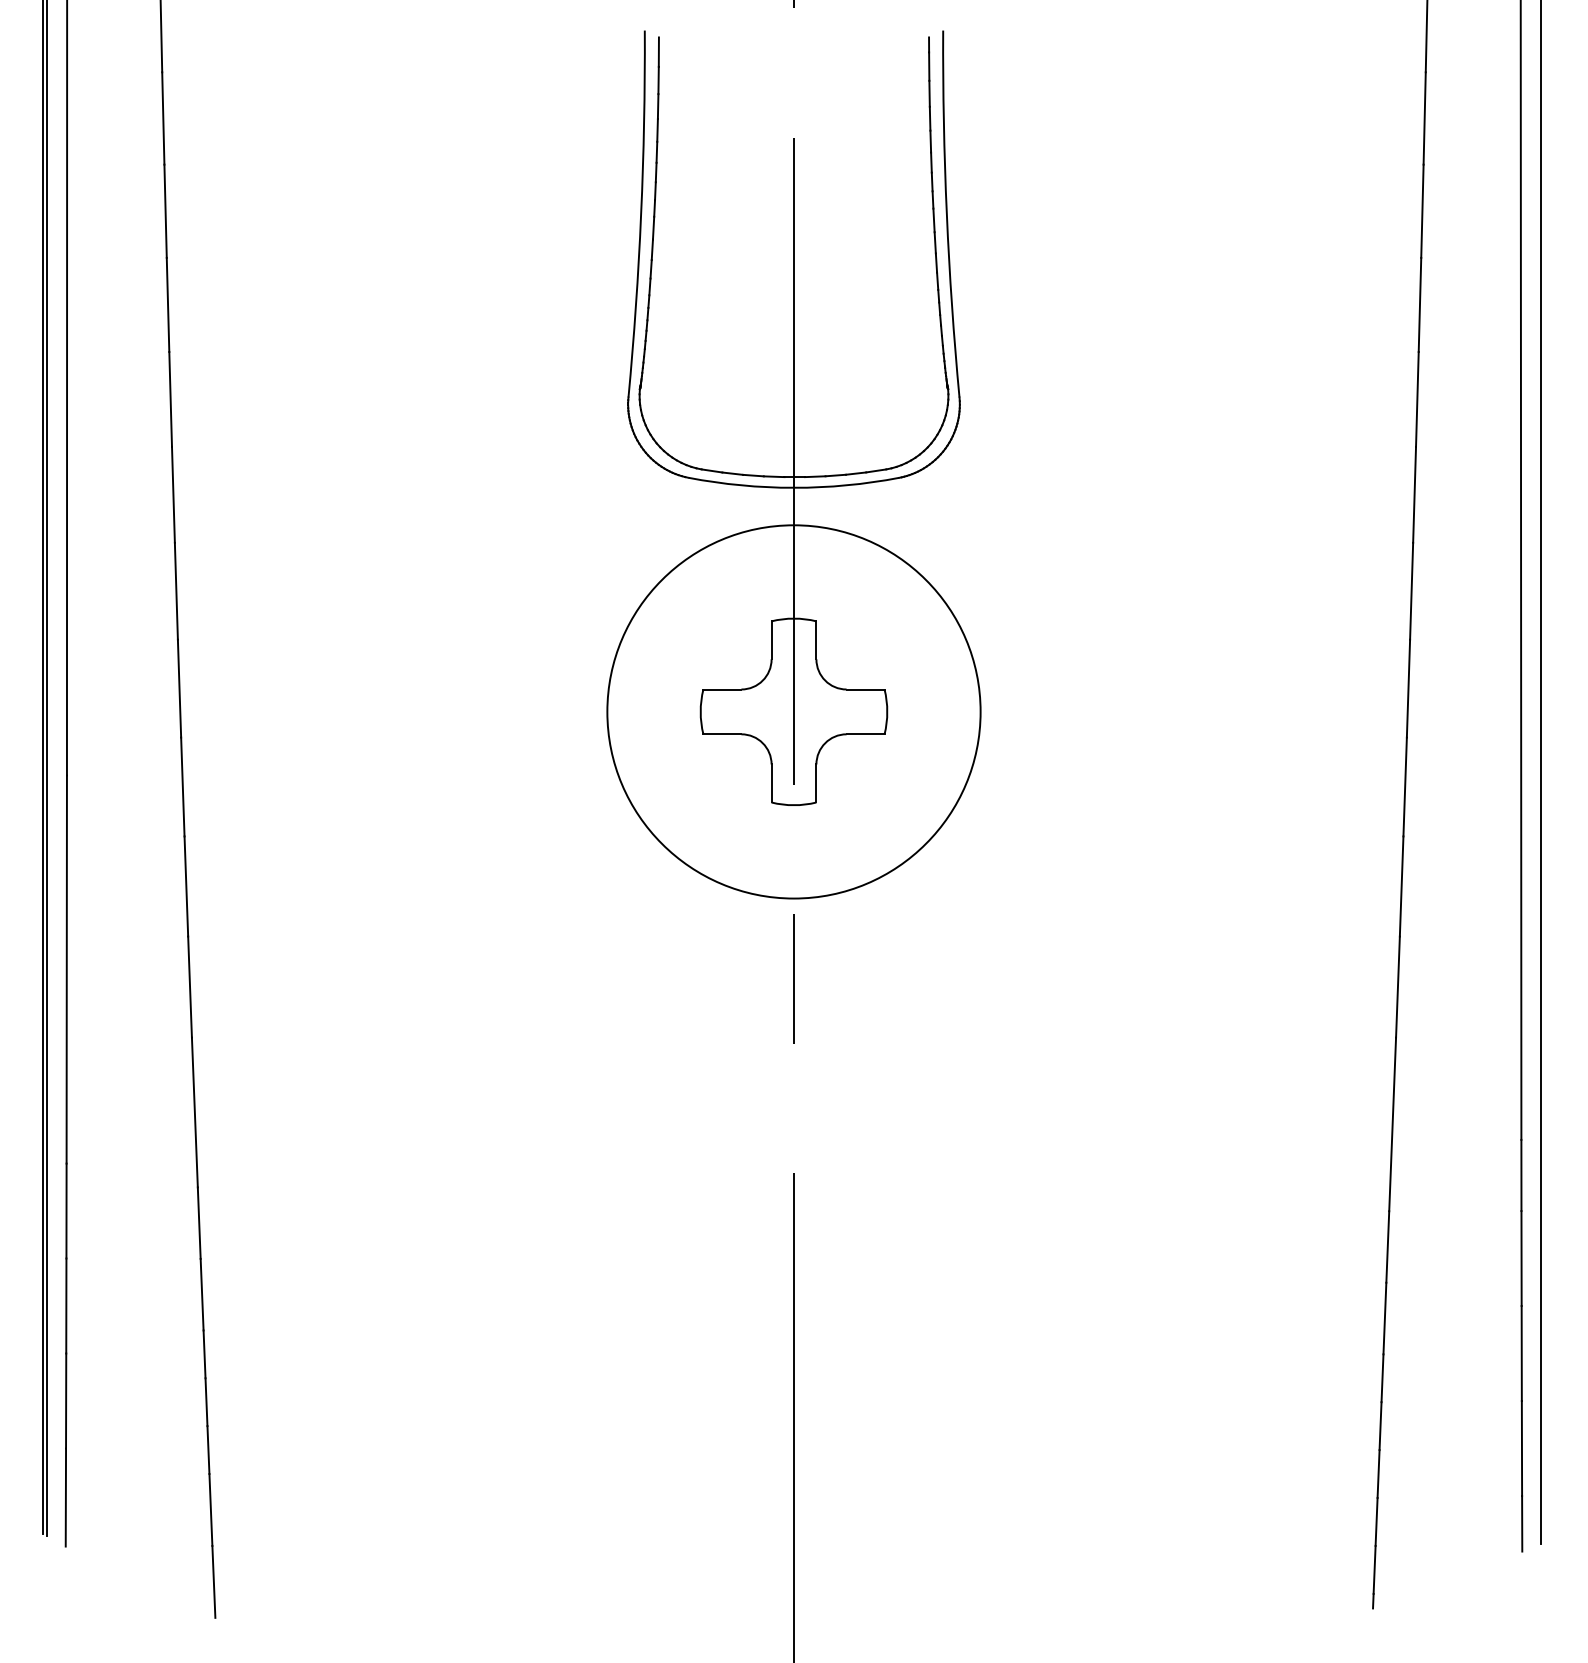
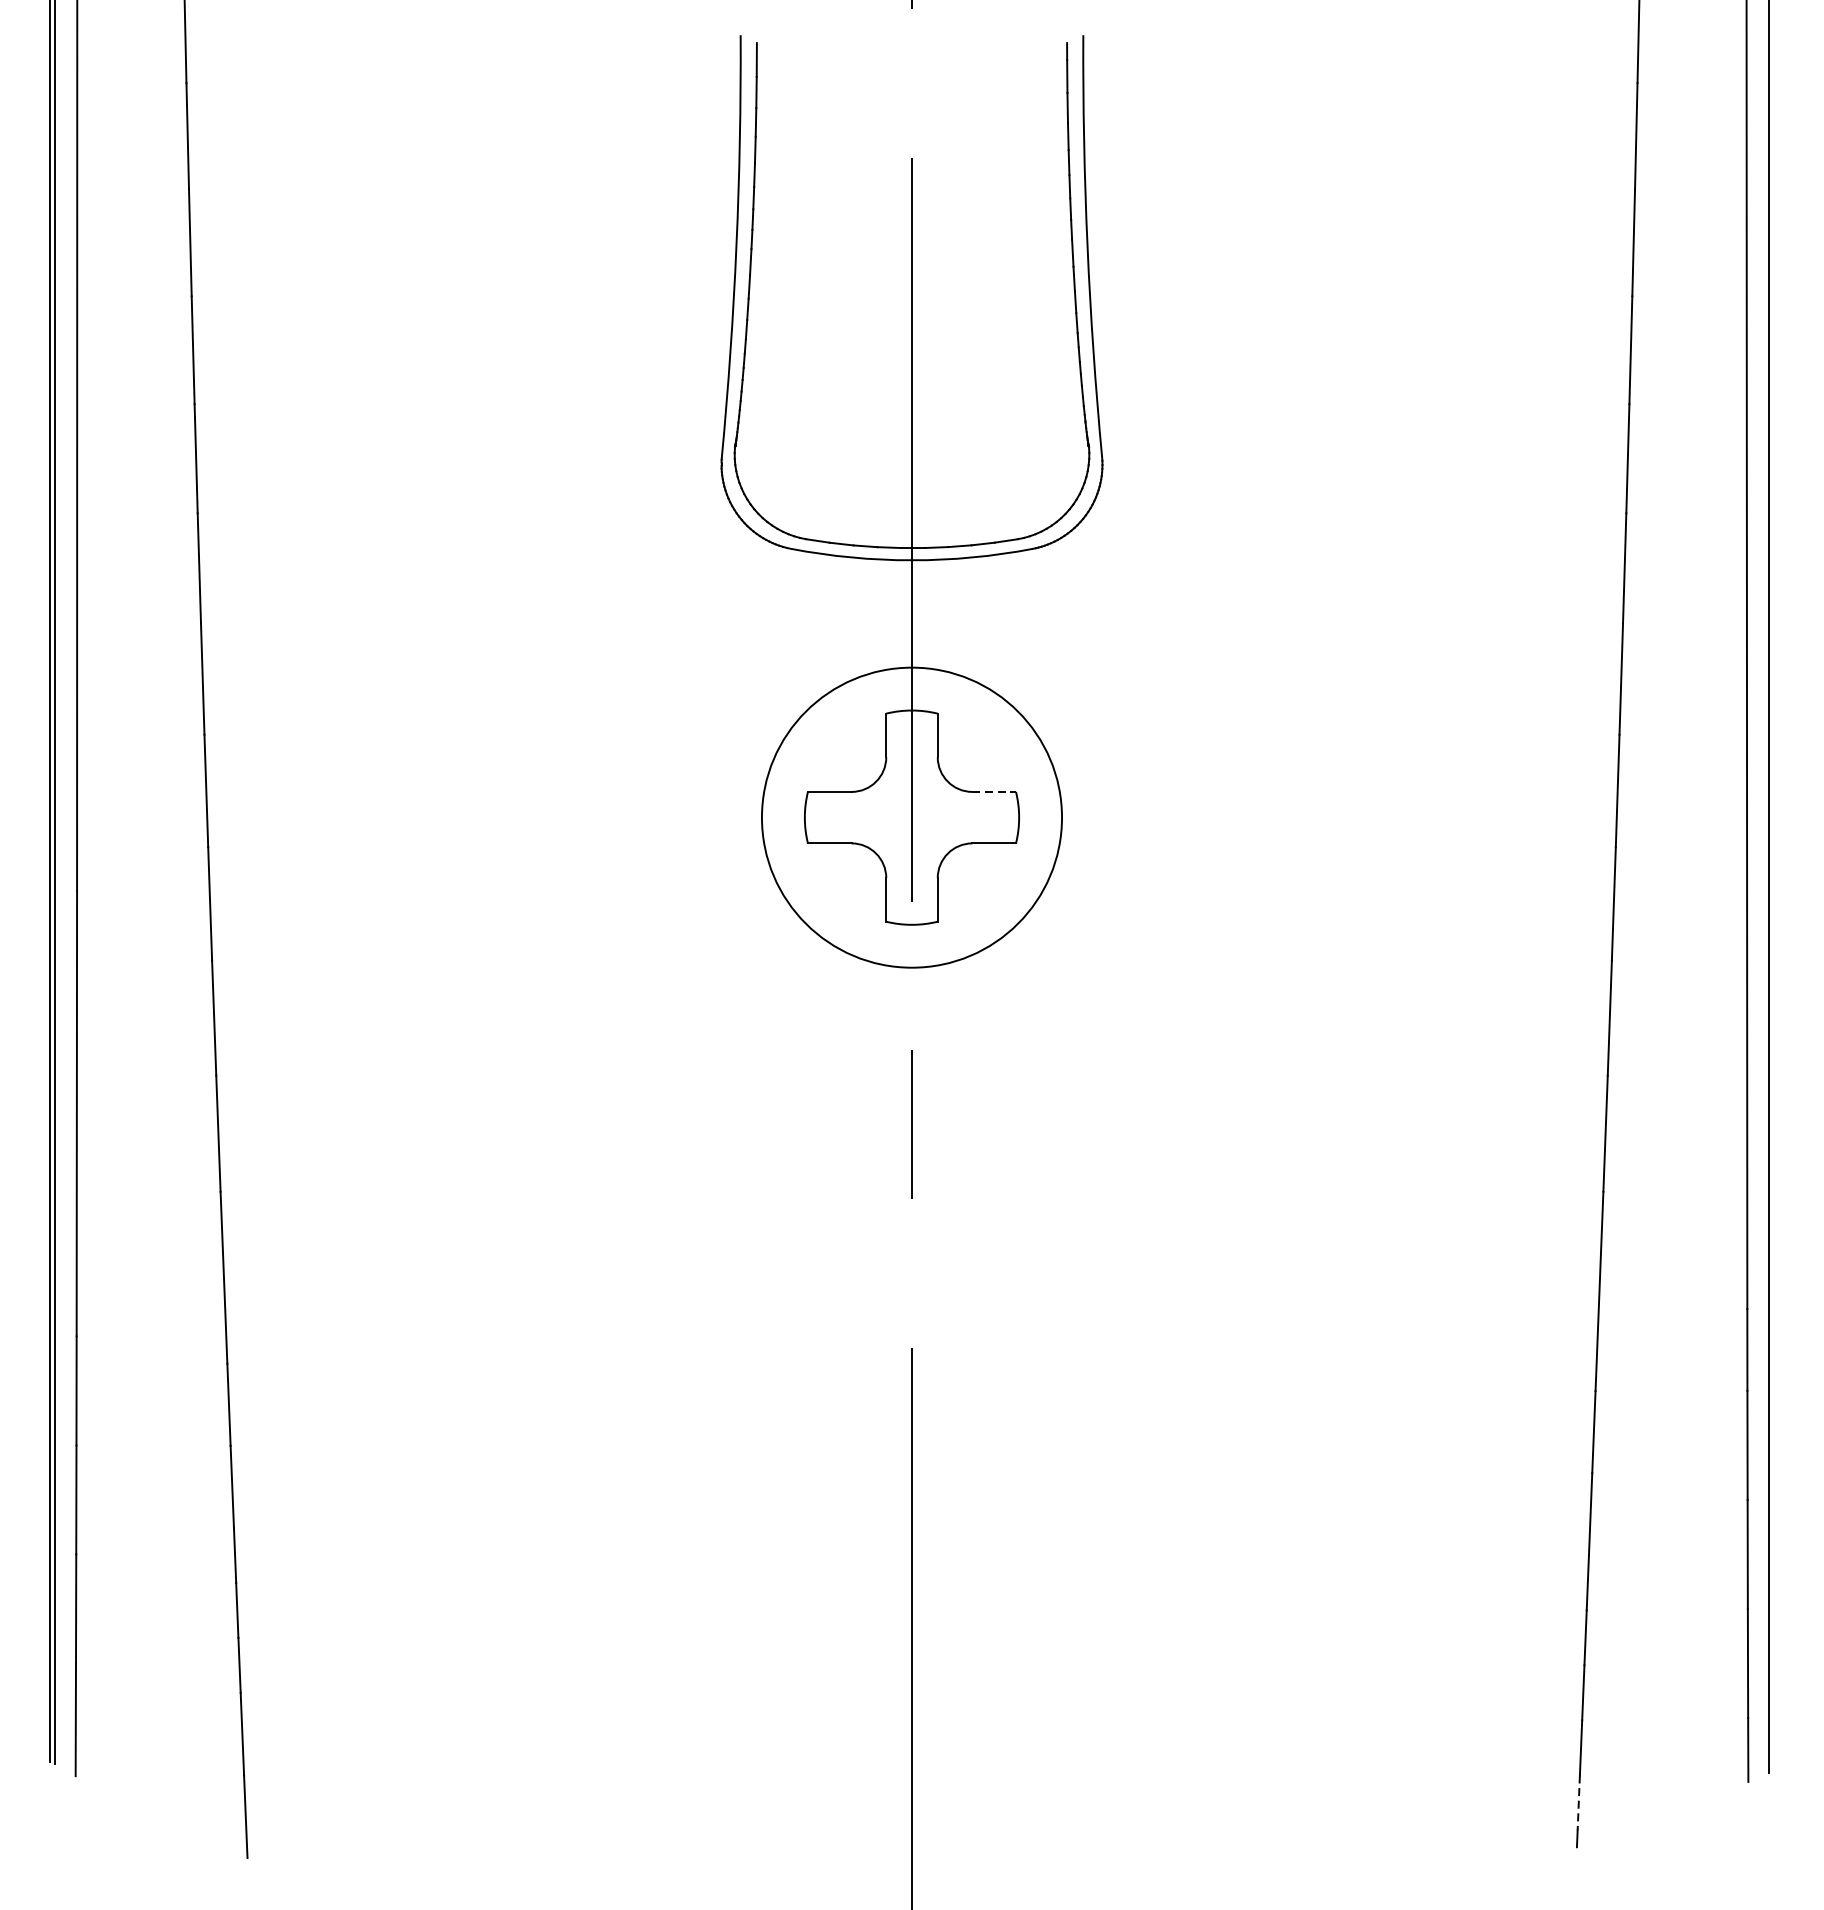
line: (865, 689) -> (994, 791), solid -> dashed
circle: (793, 711) -> (911, 817), size x0.7
line: (1374, 1570) -> (1578, 1803), solid -> dashed

